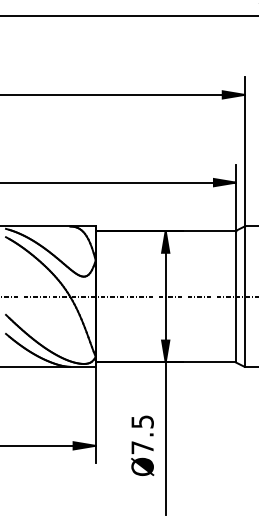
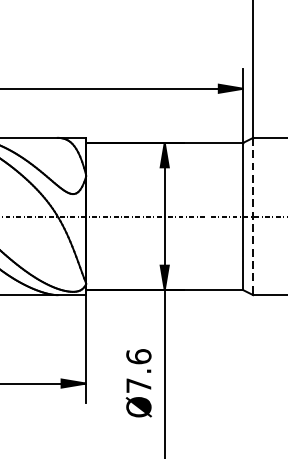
line: (244, 297) -> (252, 217), solid -> dashed
text: (142, 421) -> (138, 356), Ø7.5 -> Ø7.6

